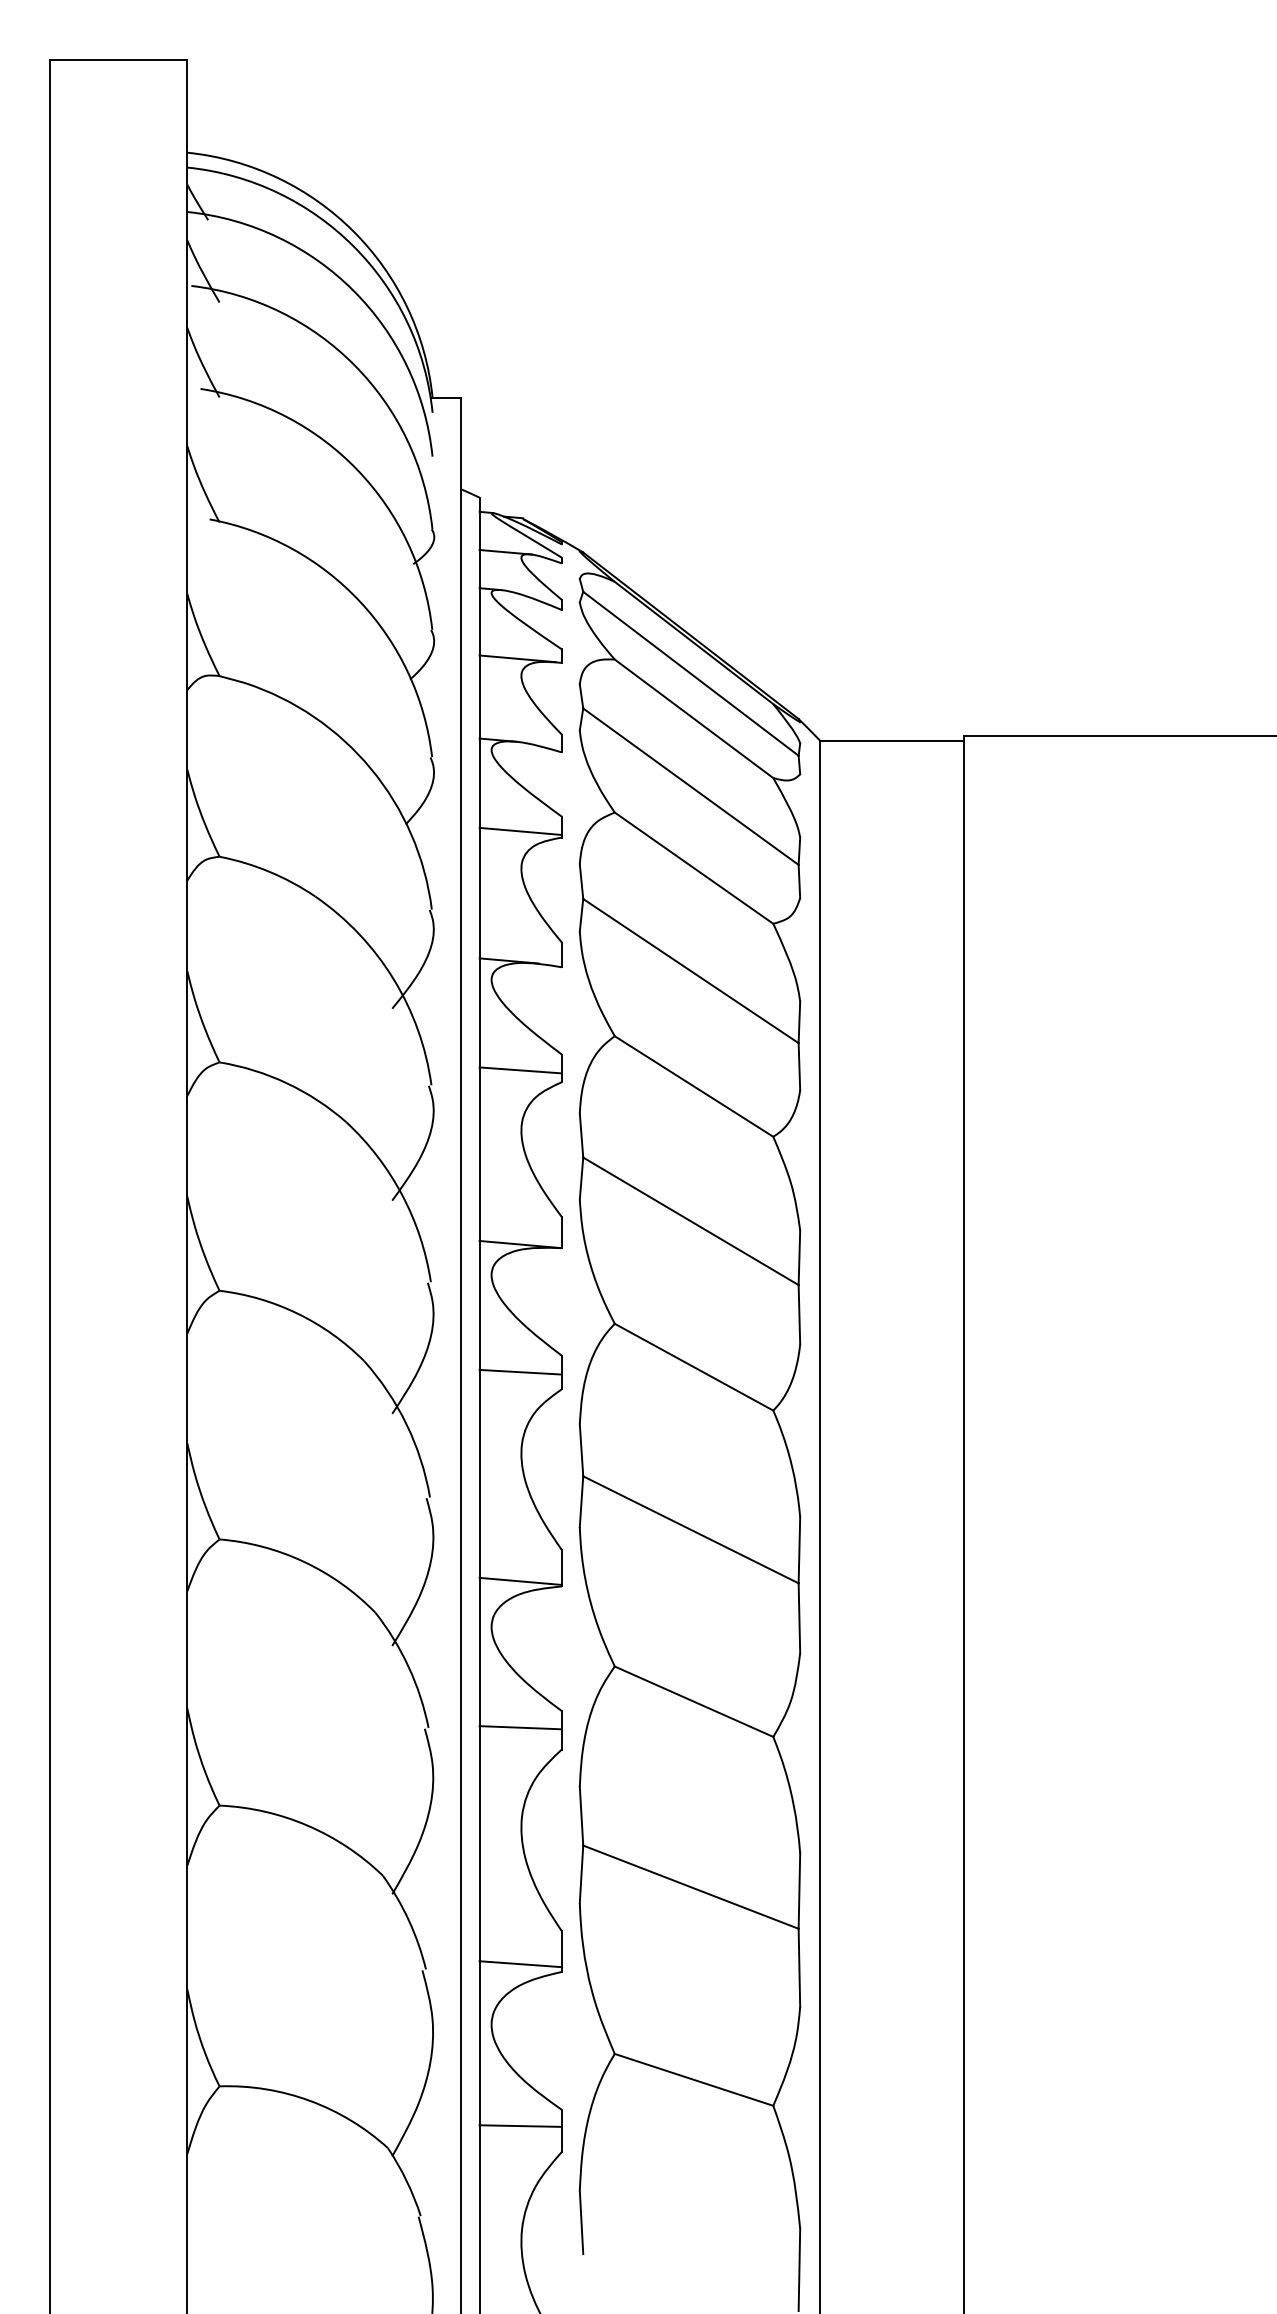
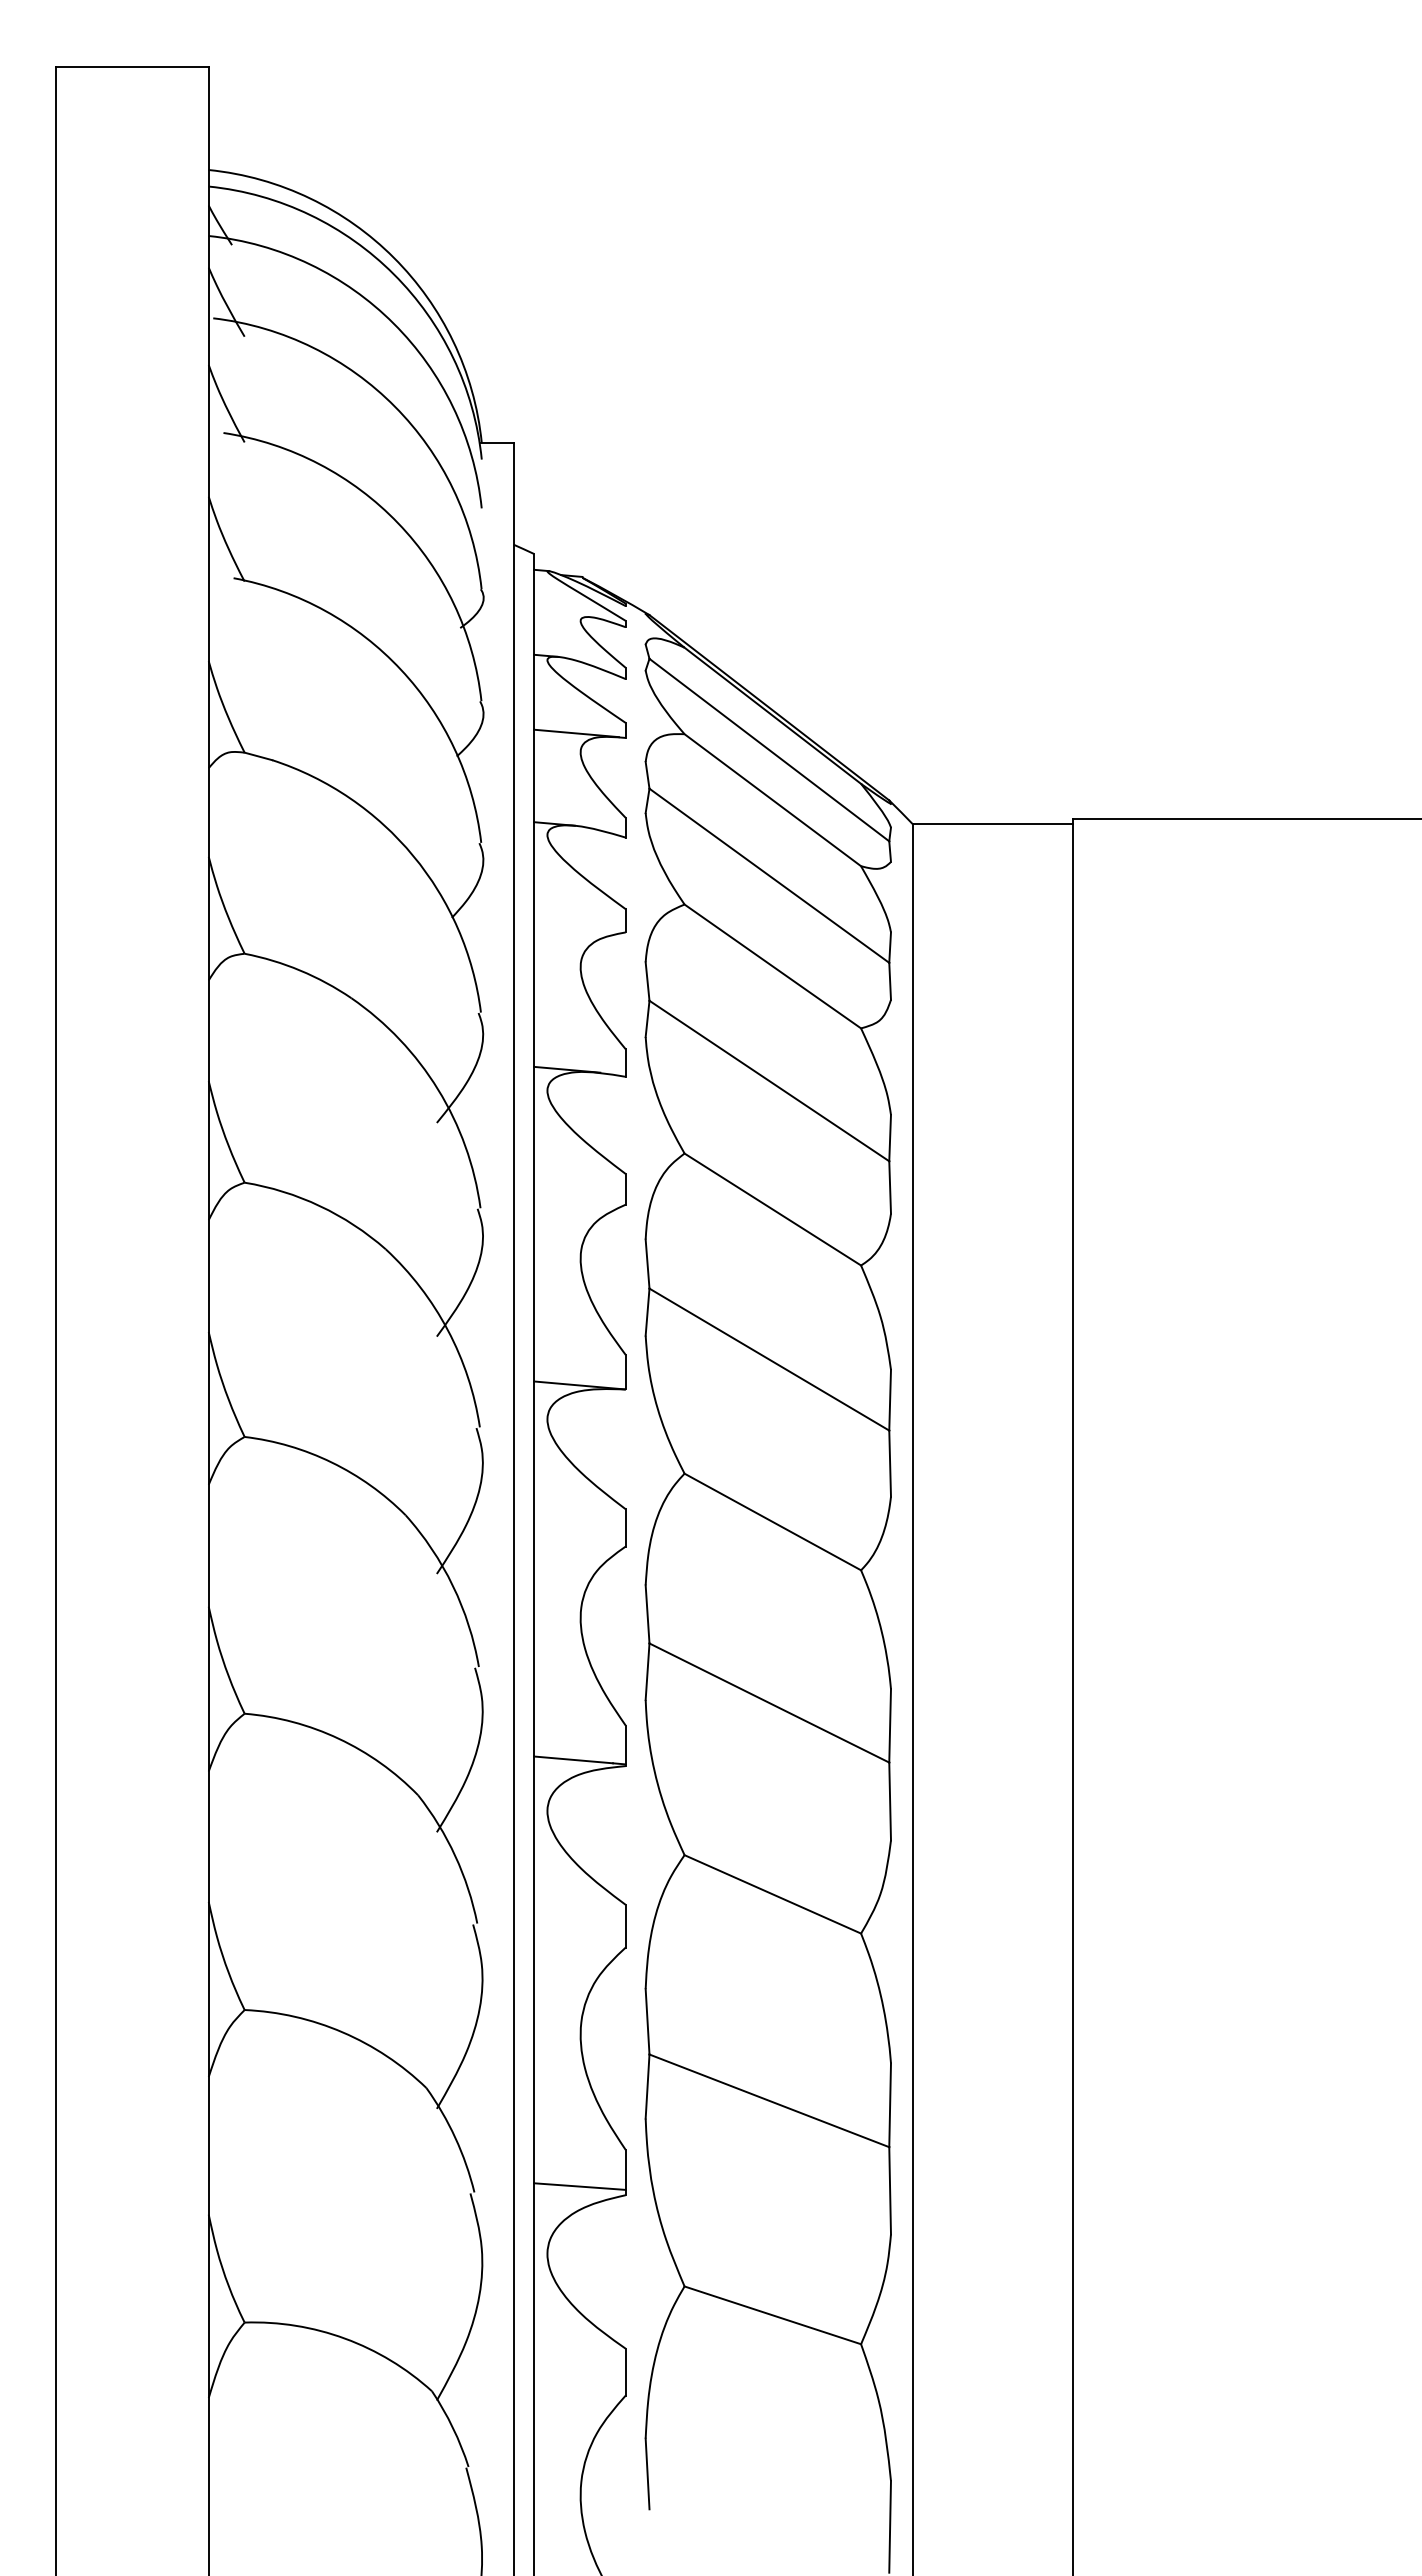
line: (506, 551) -> (563, 614), removed
line: (520, 831) -> (579, 925), removed
line: (520, 1070) -> (579, 1191), removed
line: (520, 1372) -> (579, 1527), removed
line: (520, 1727) -> (579, 1923), removed
line: (520, 2125) -> (579, 2366), removed

